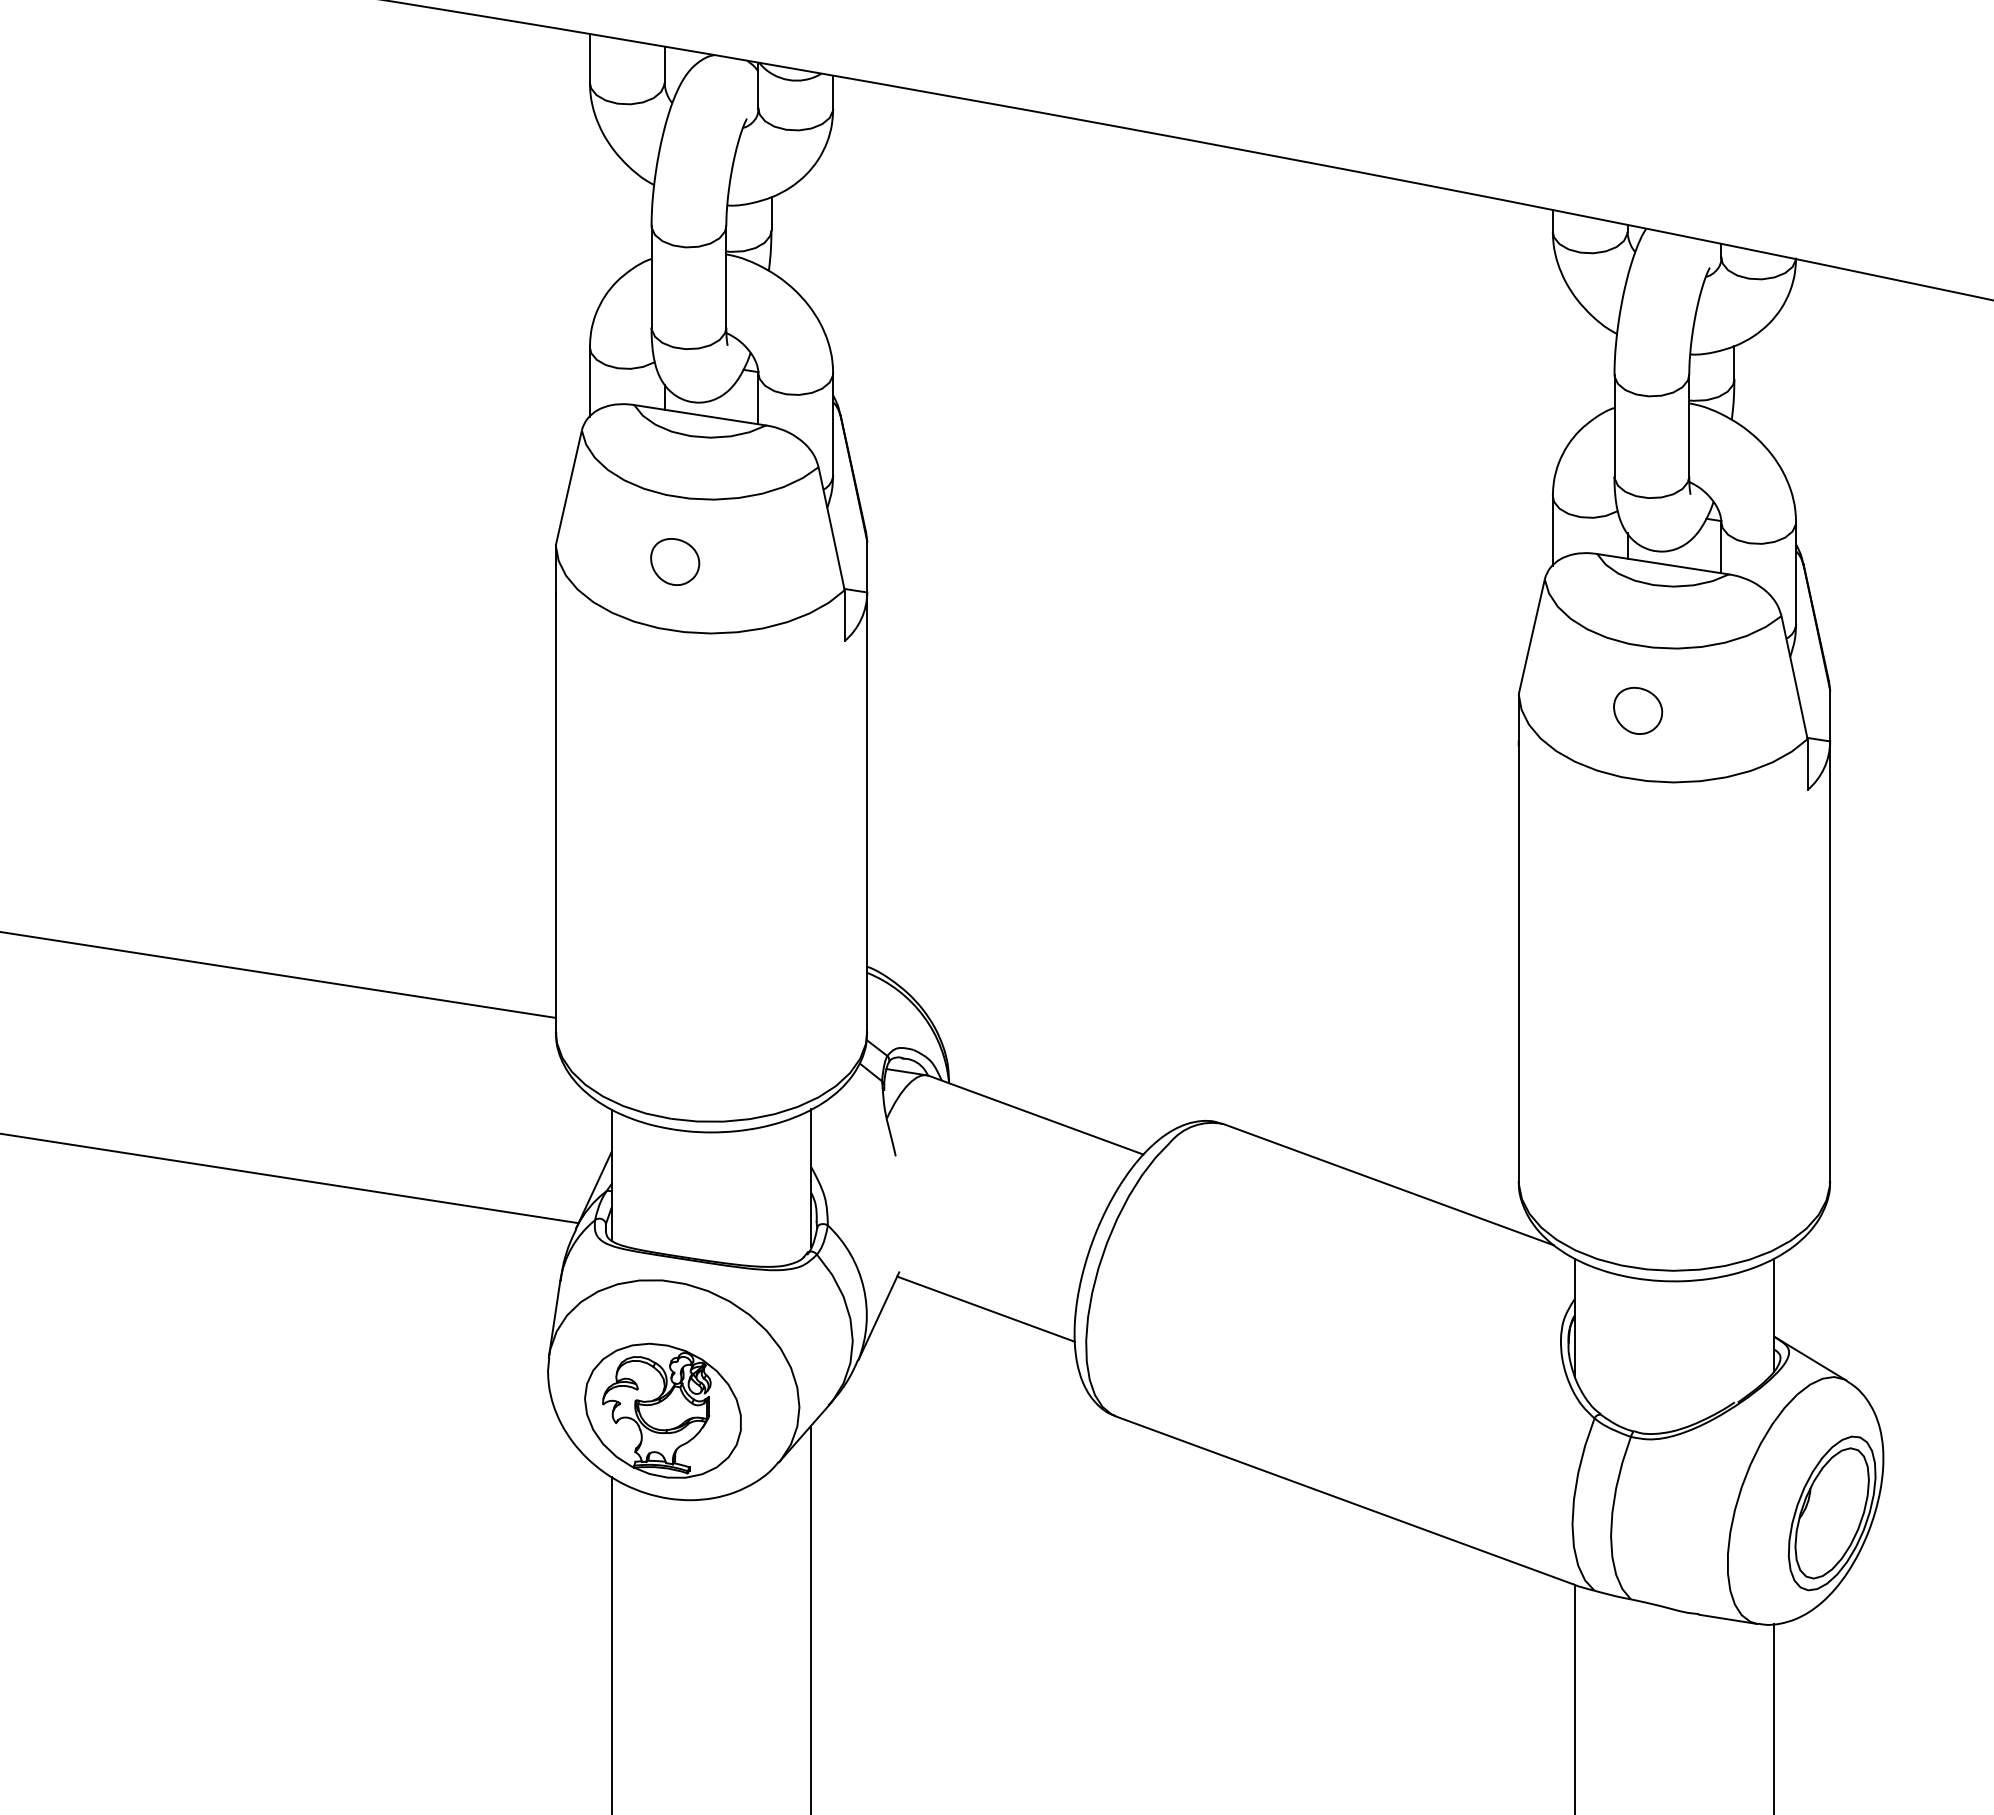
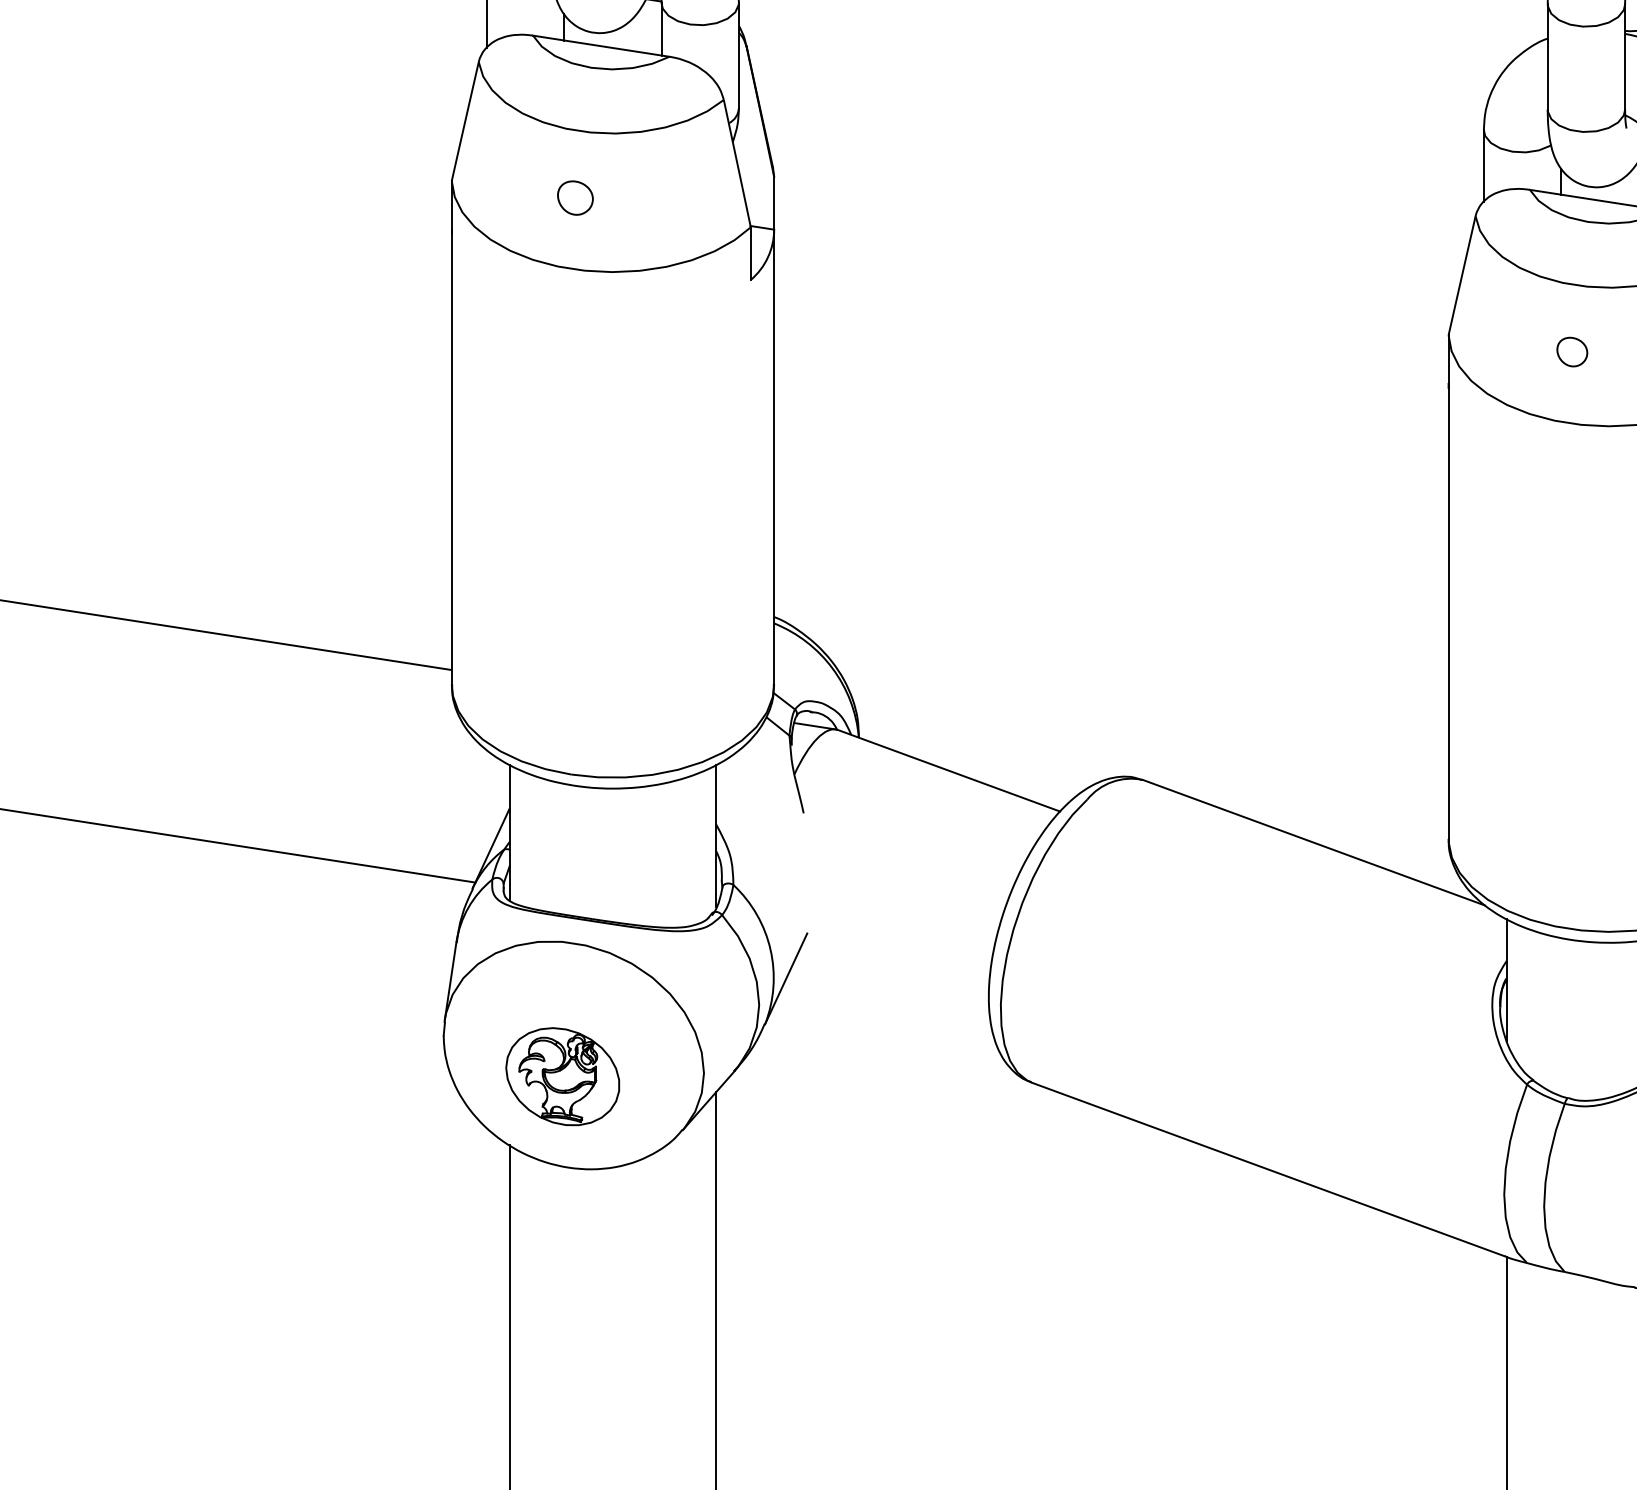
part: (675, 561) -> (575, 197), size x0.7
part: (1638, 710) -> (1572, 351), size x0.6
line: (985, 1308) -> (896, 970), removed
part: (662, 1410) -> (562, 1076), size x0.7

